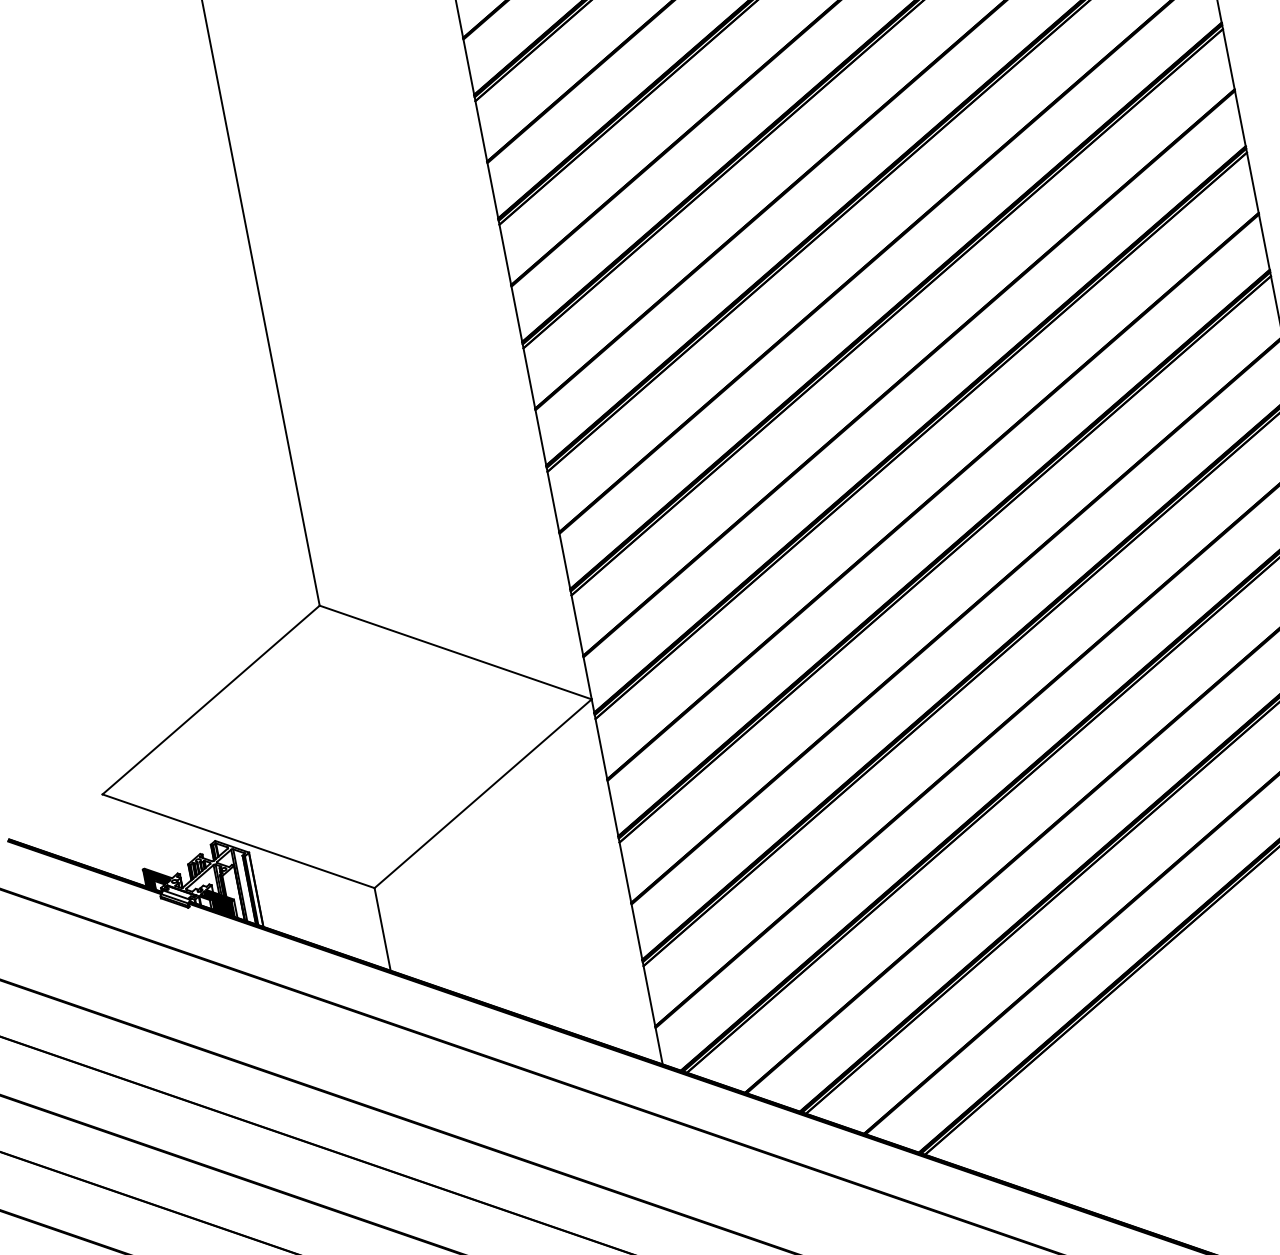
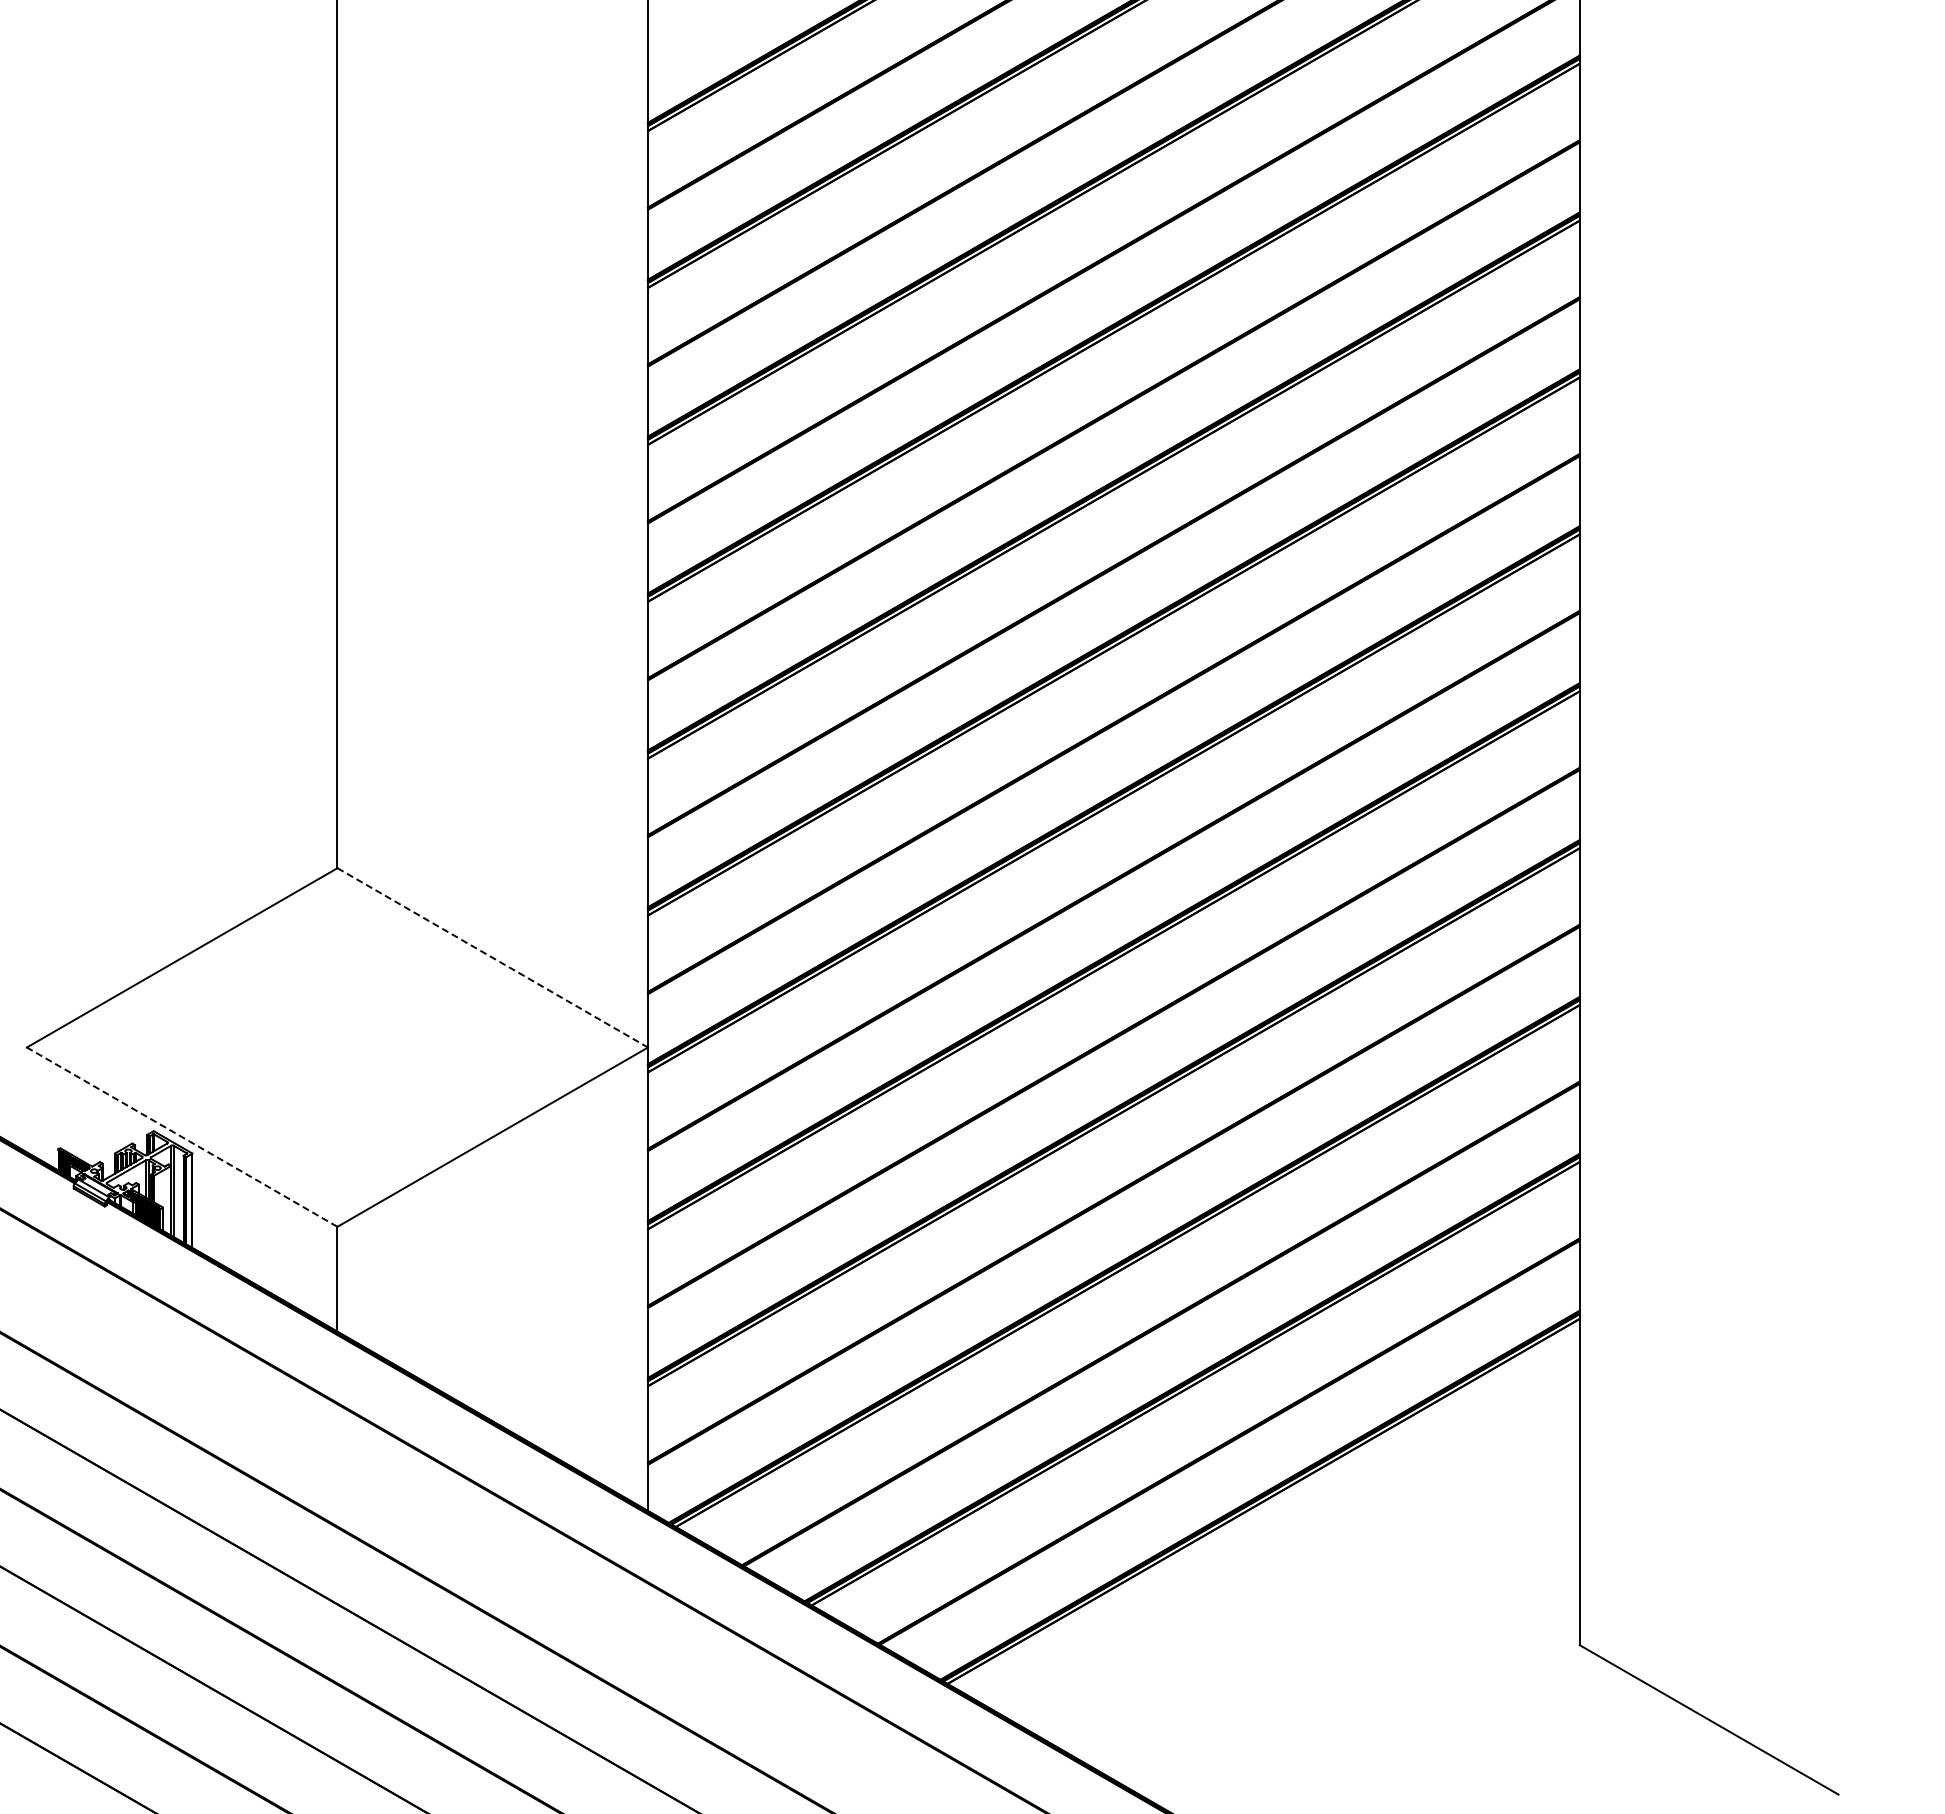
line: (456, 652) -> (493, 958), solid -> dashed
line: (237, 840) -> (181, 1136), solid -> dashed

